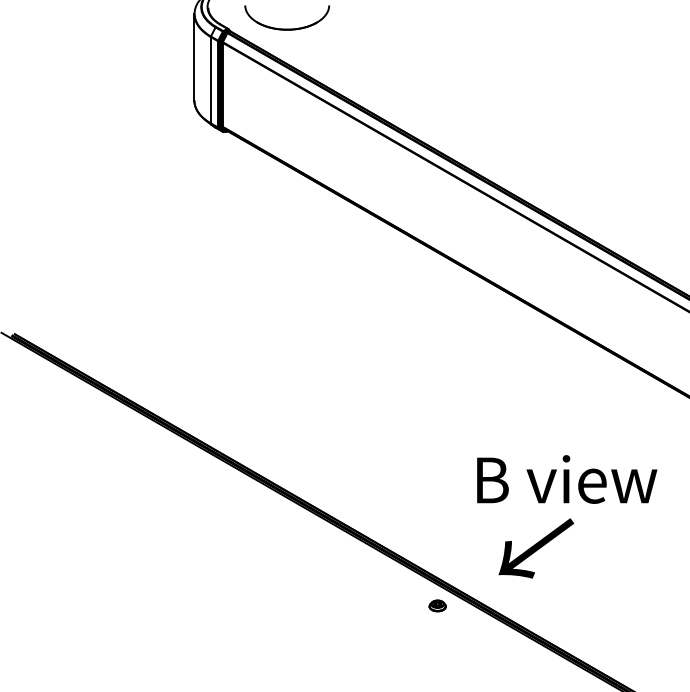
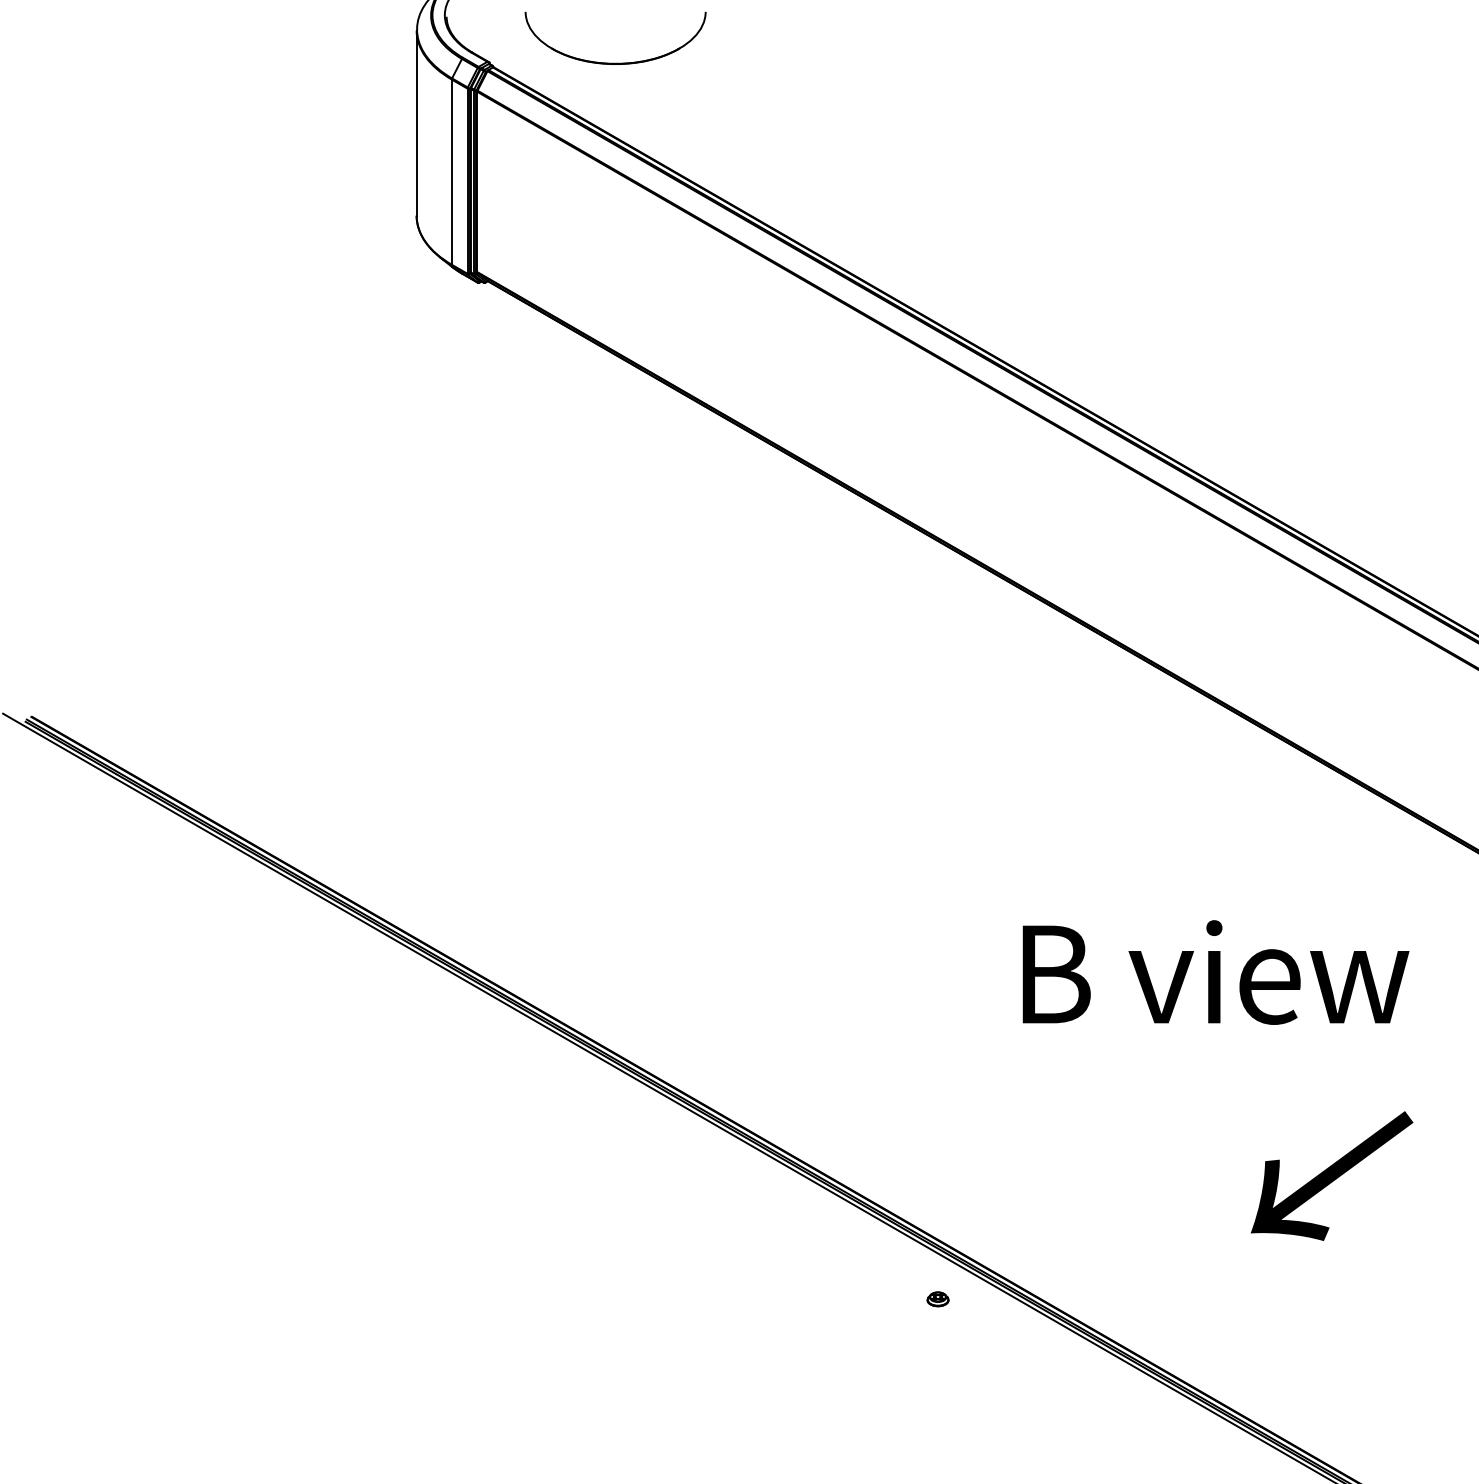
text: (567, 479) -> (1216, 972), moved
text: (536, 548) -> (1332, 1176), moved
part: (437, 605) -> (937, 1298), size x0.6

